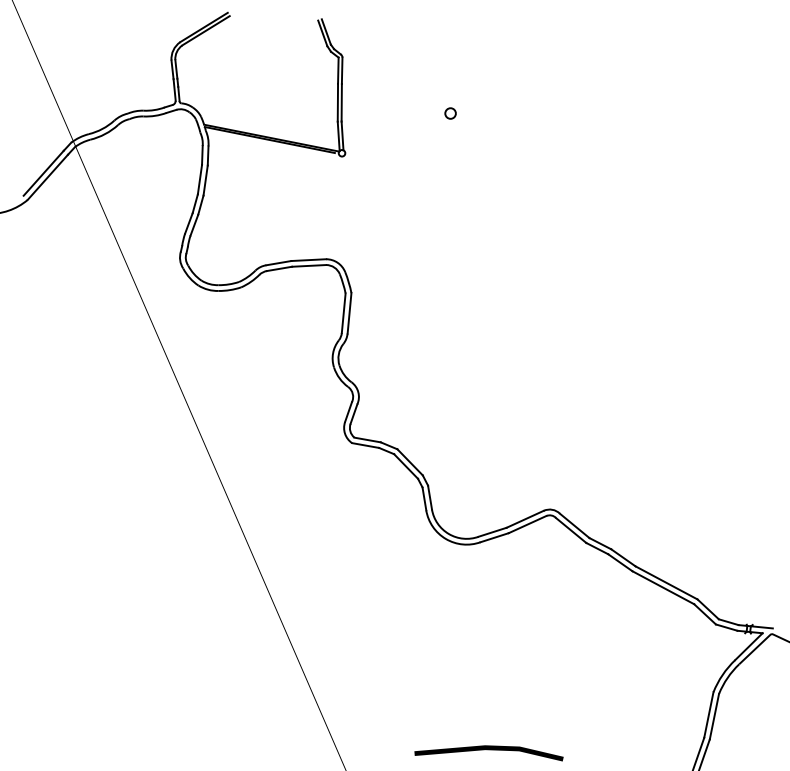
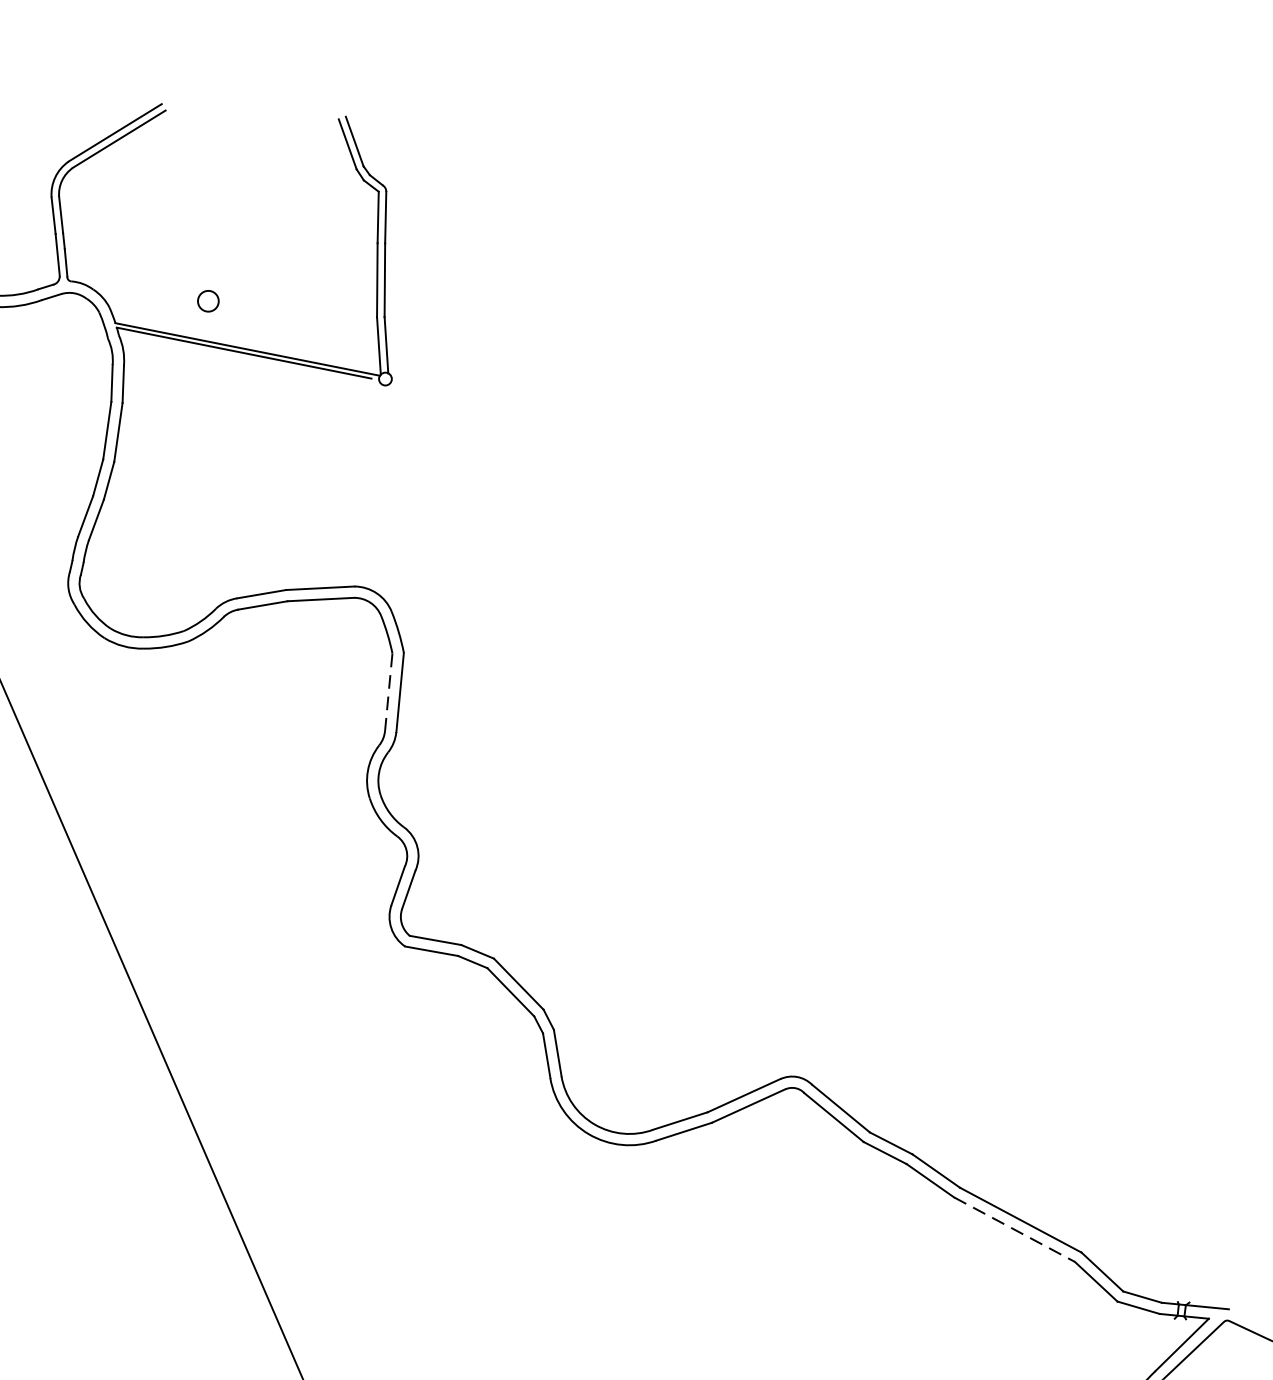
circle: (450, 113) -> (208, 301), moved
line: (343, 313) -> (388, 692), solid -> dashed
line: (663, 587) -> (1014, 1229), solid -> dashed

